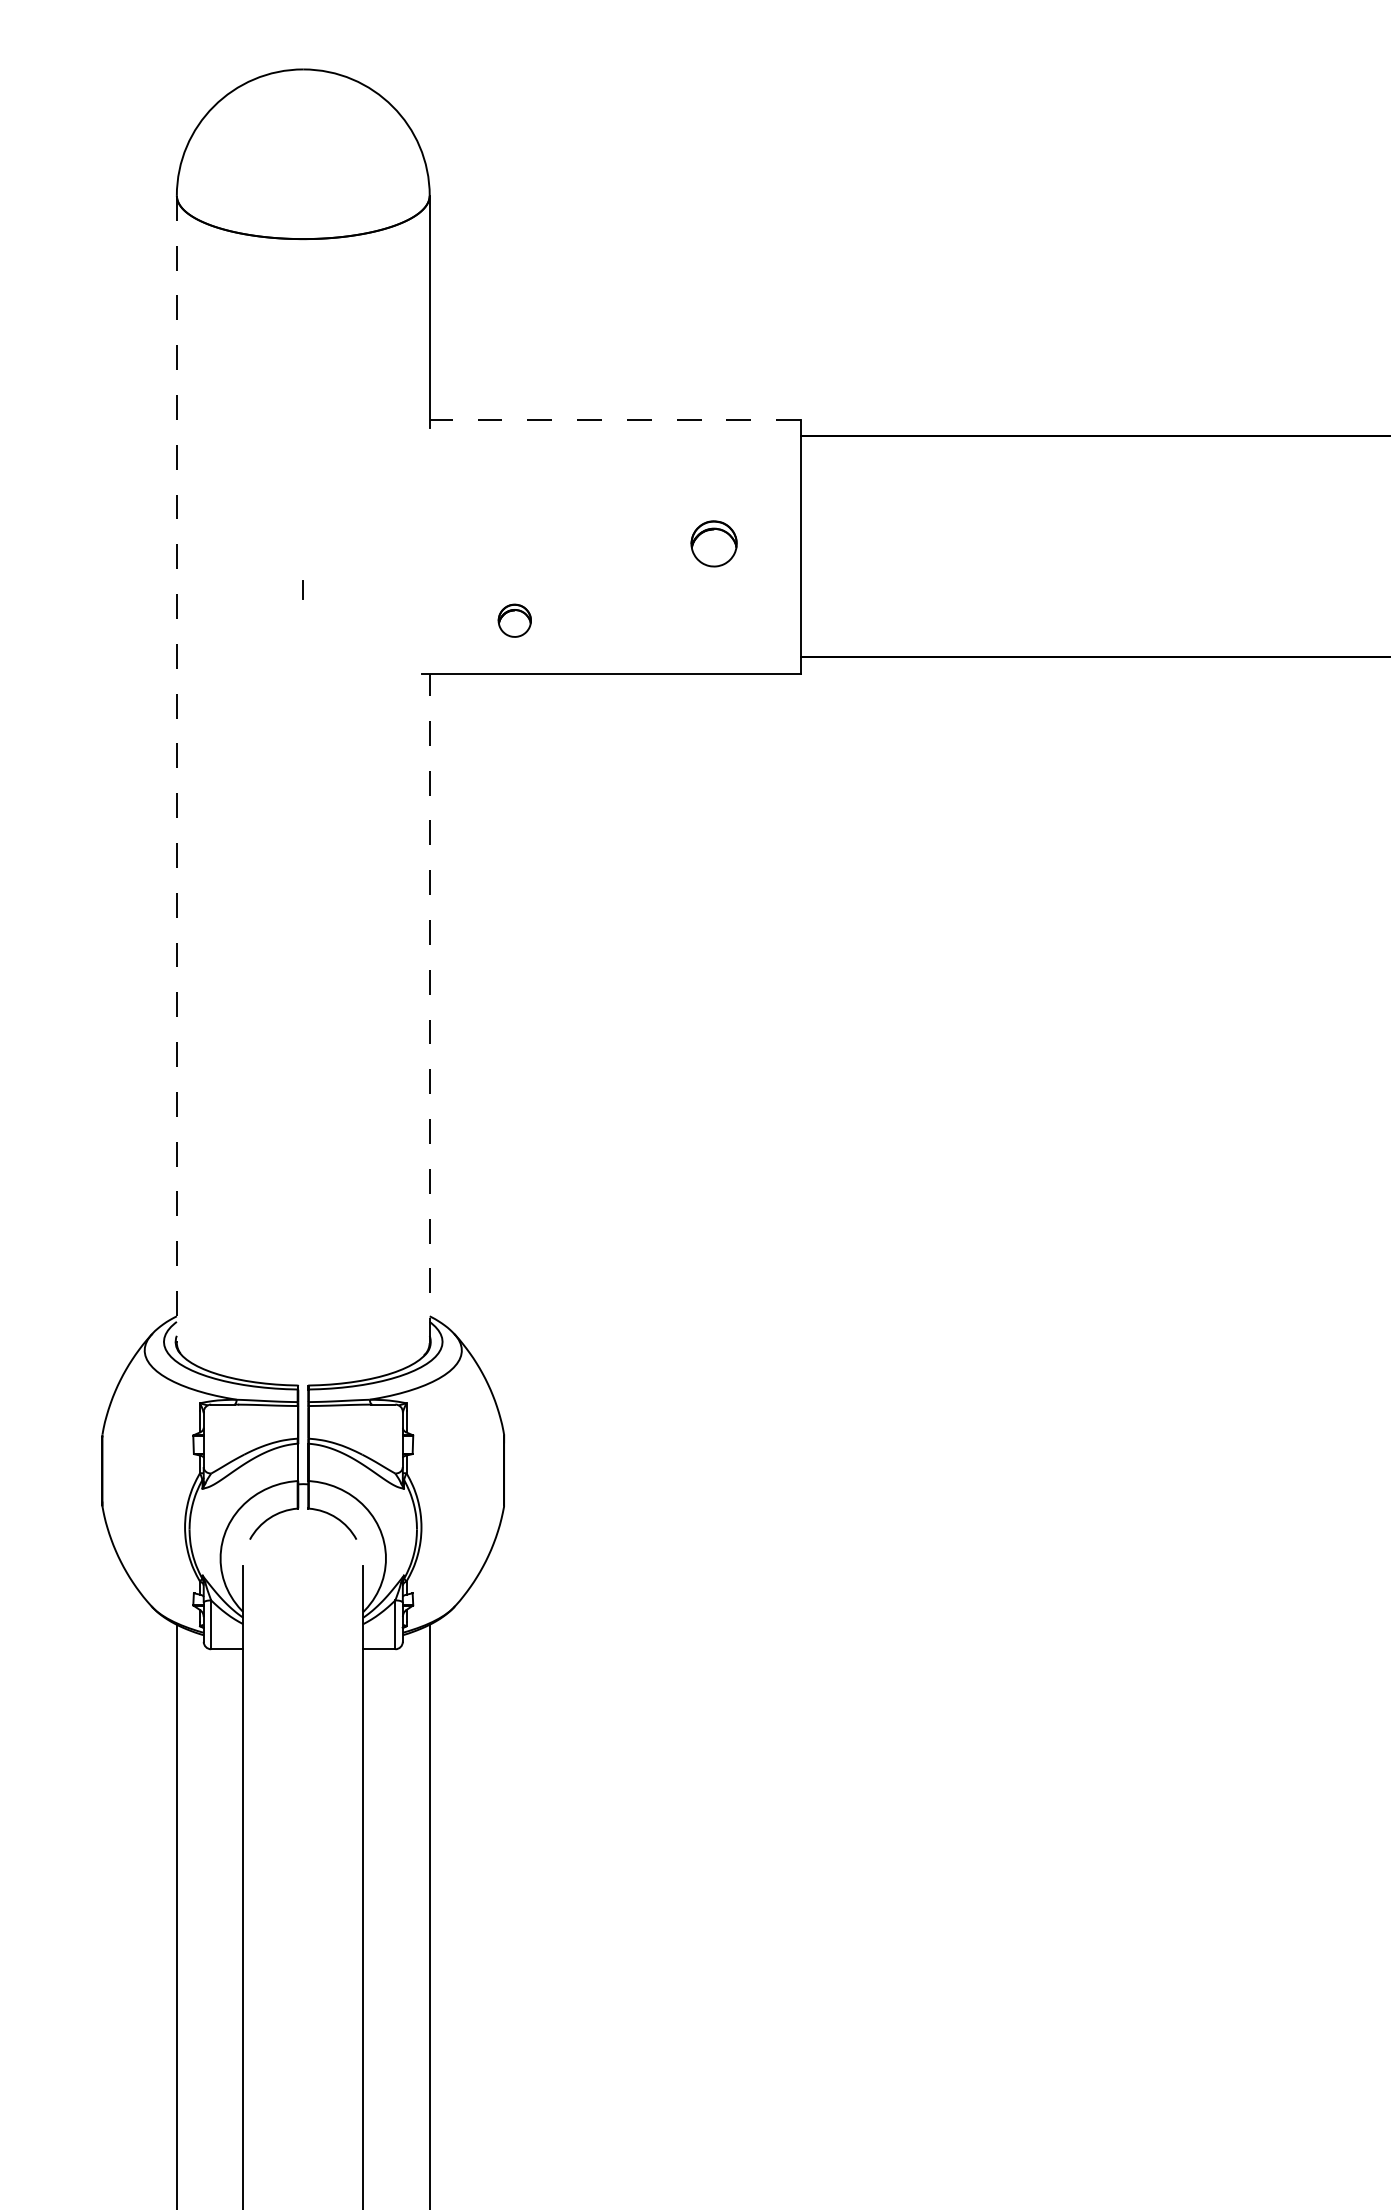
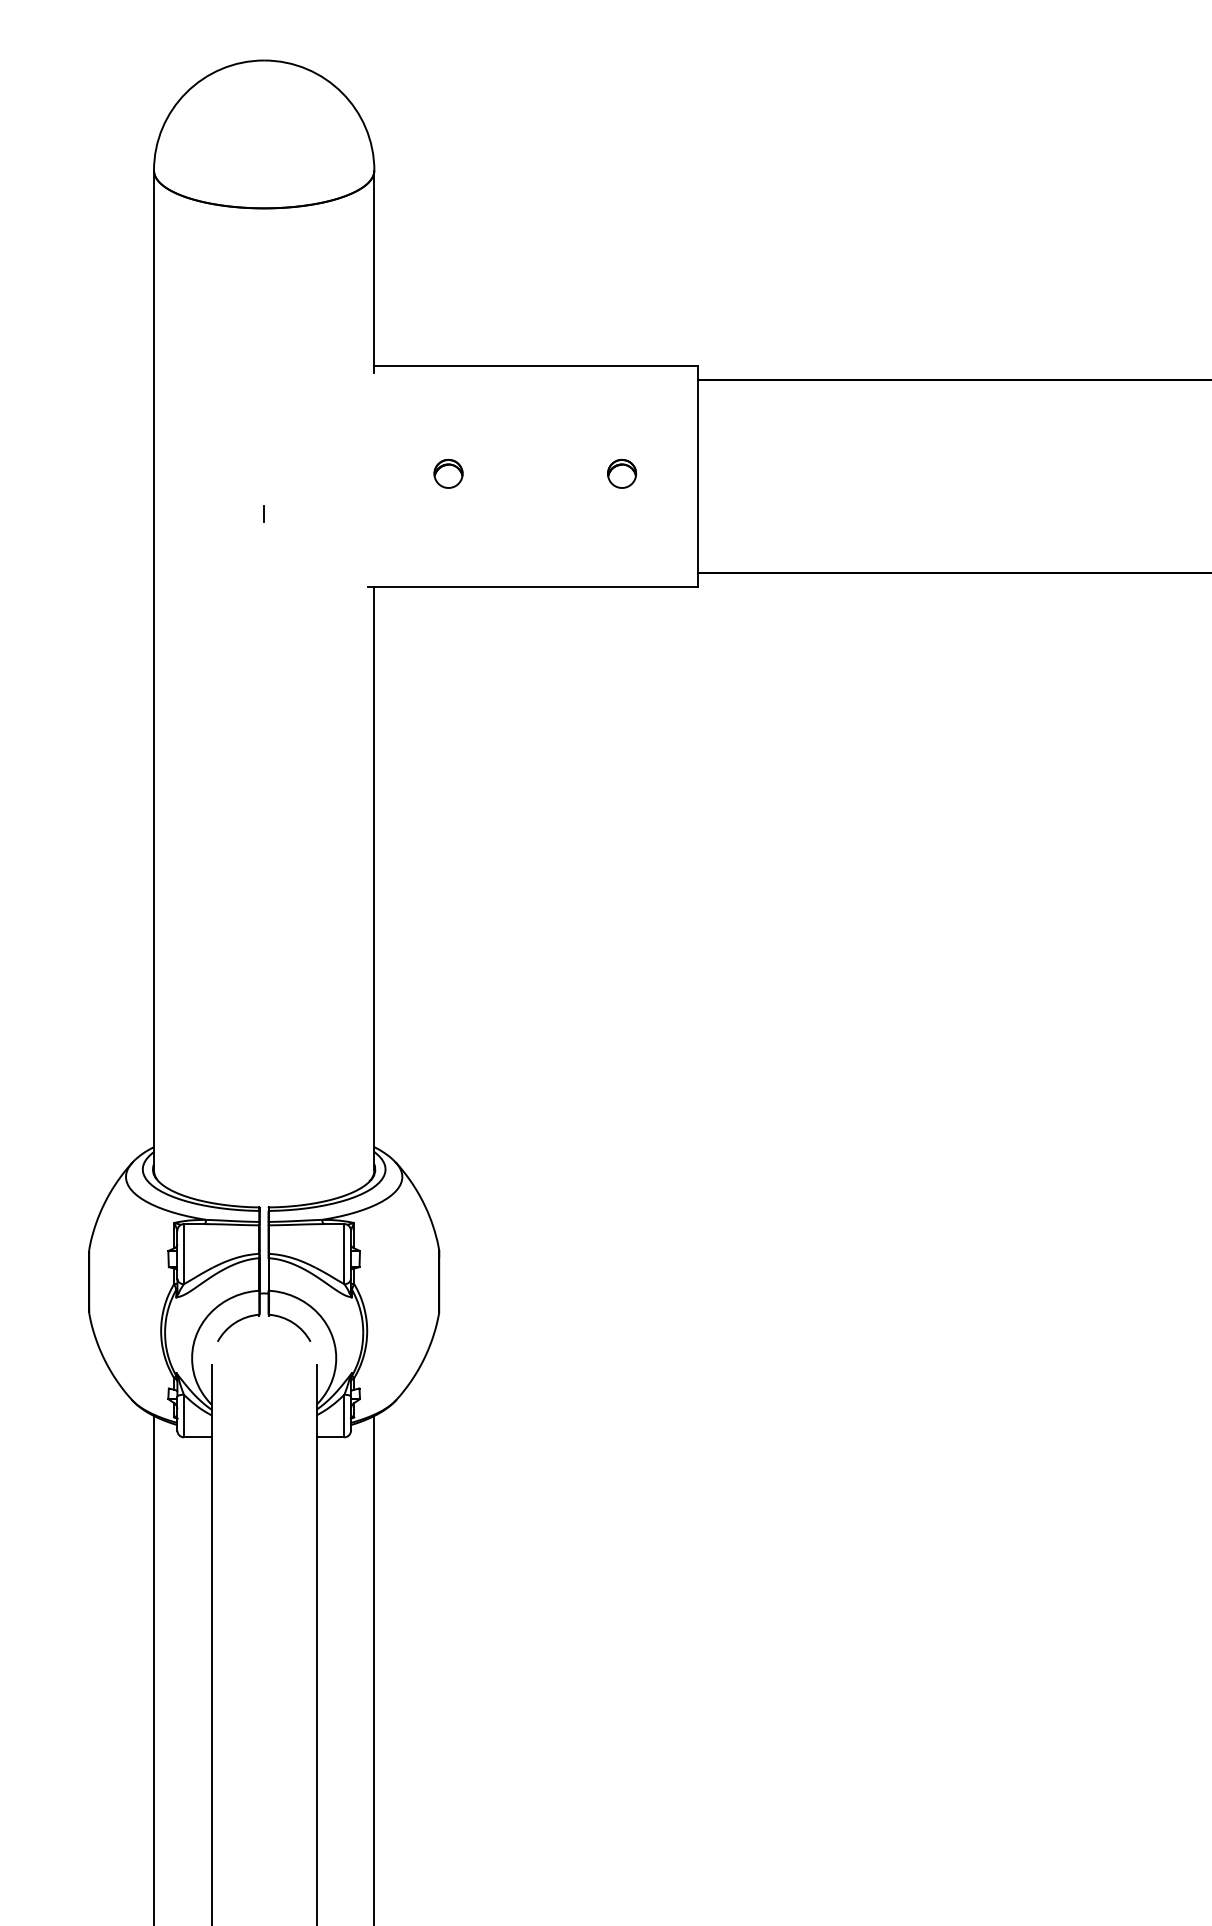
line: (615, 419) -> (536, 365), dashed -> solid
part: (713, 543) -> (621, 473), size x0.71
part: (514, 620) -> (448, 473), moved
line: (176, 769) -> (153, 670), dashed -> solid
line: (429, 1008) -> (374, 878), dashed -> solid
line: (211, 1438) -> (184, 1253), added
line: (395, 1438) -> (344, 1253), added

